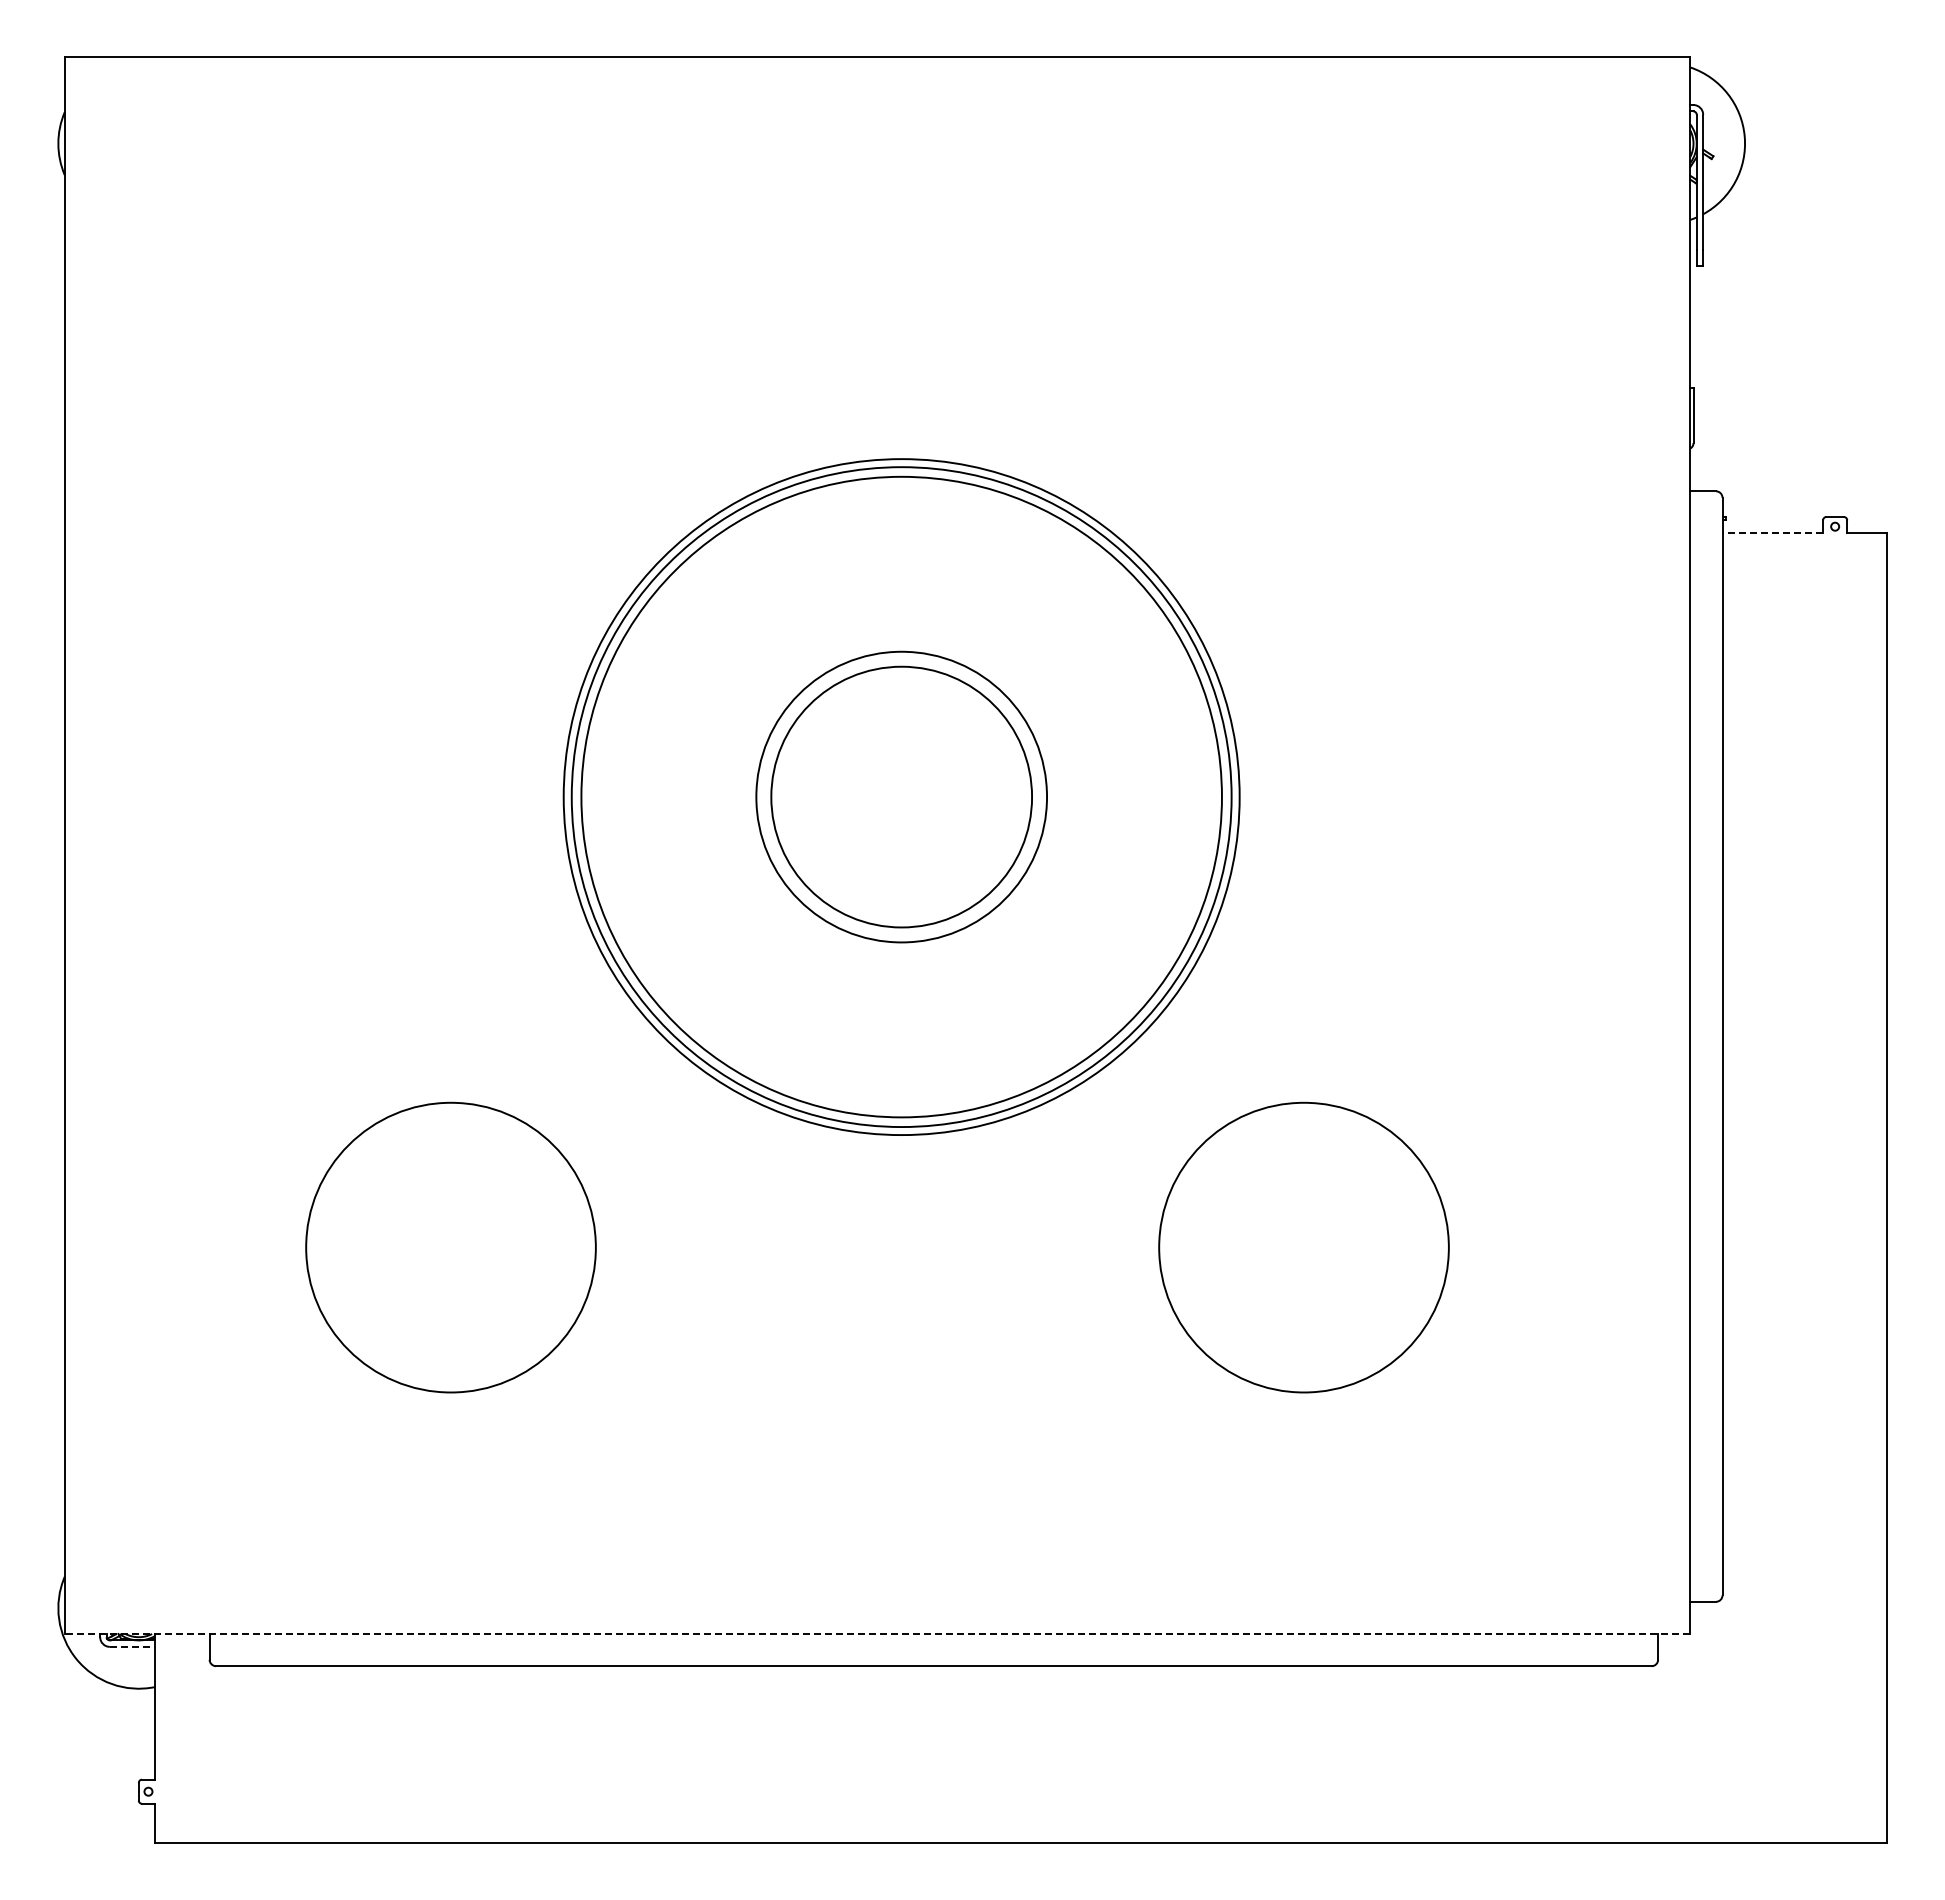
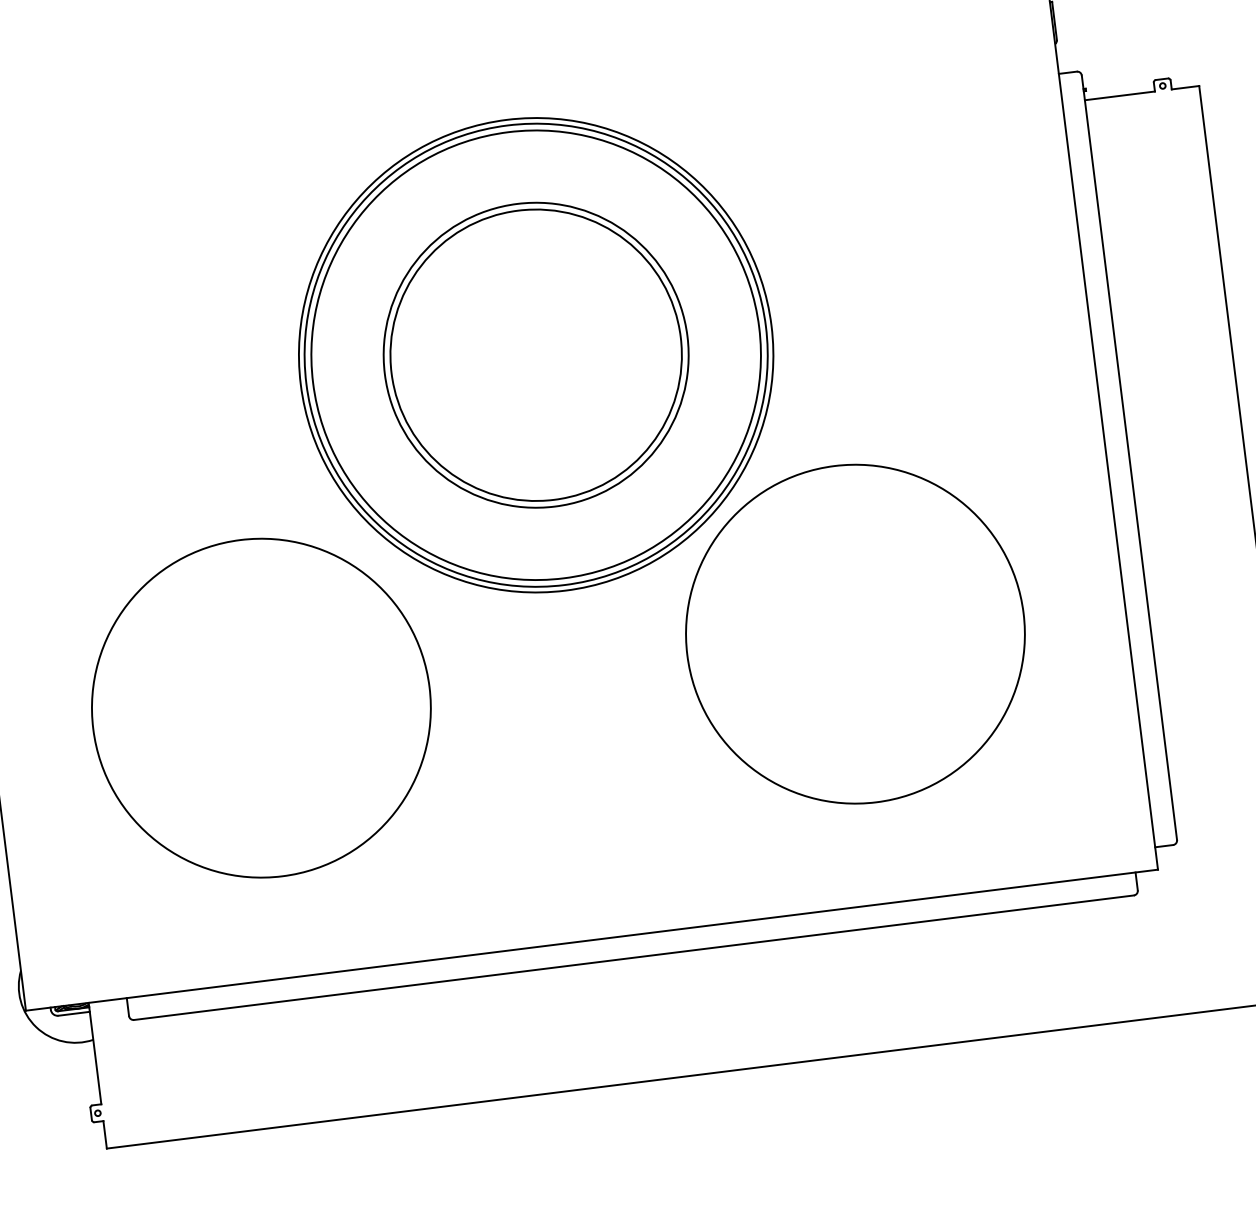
line: (1772, 533) -> (1119, 96), dashed -> solid
circle: (901, 796) -> (535, 354), size x1.43
circle: (901, 796) -> (535, 354), size x1.67
circle: (450, 1247) -> (261, 708), size x1.67
circle: (1303, 1247) -> (855, 634), size x1.67
line: (877, 1634) -> (591, 940), dashed -> solid
line: (132, 1646) -> (74, 1013), dashed -> solid

